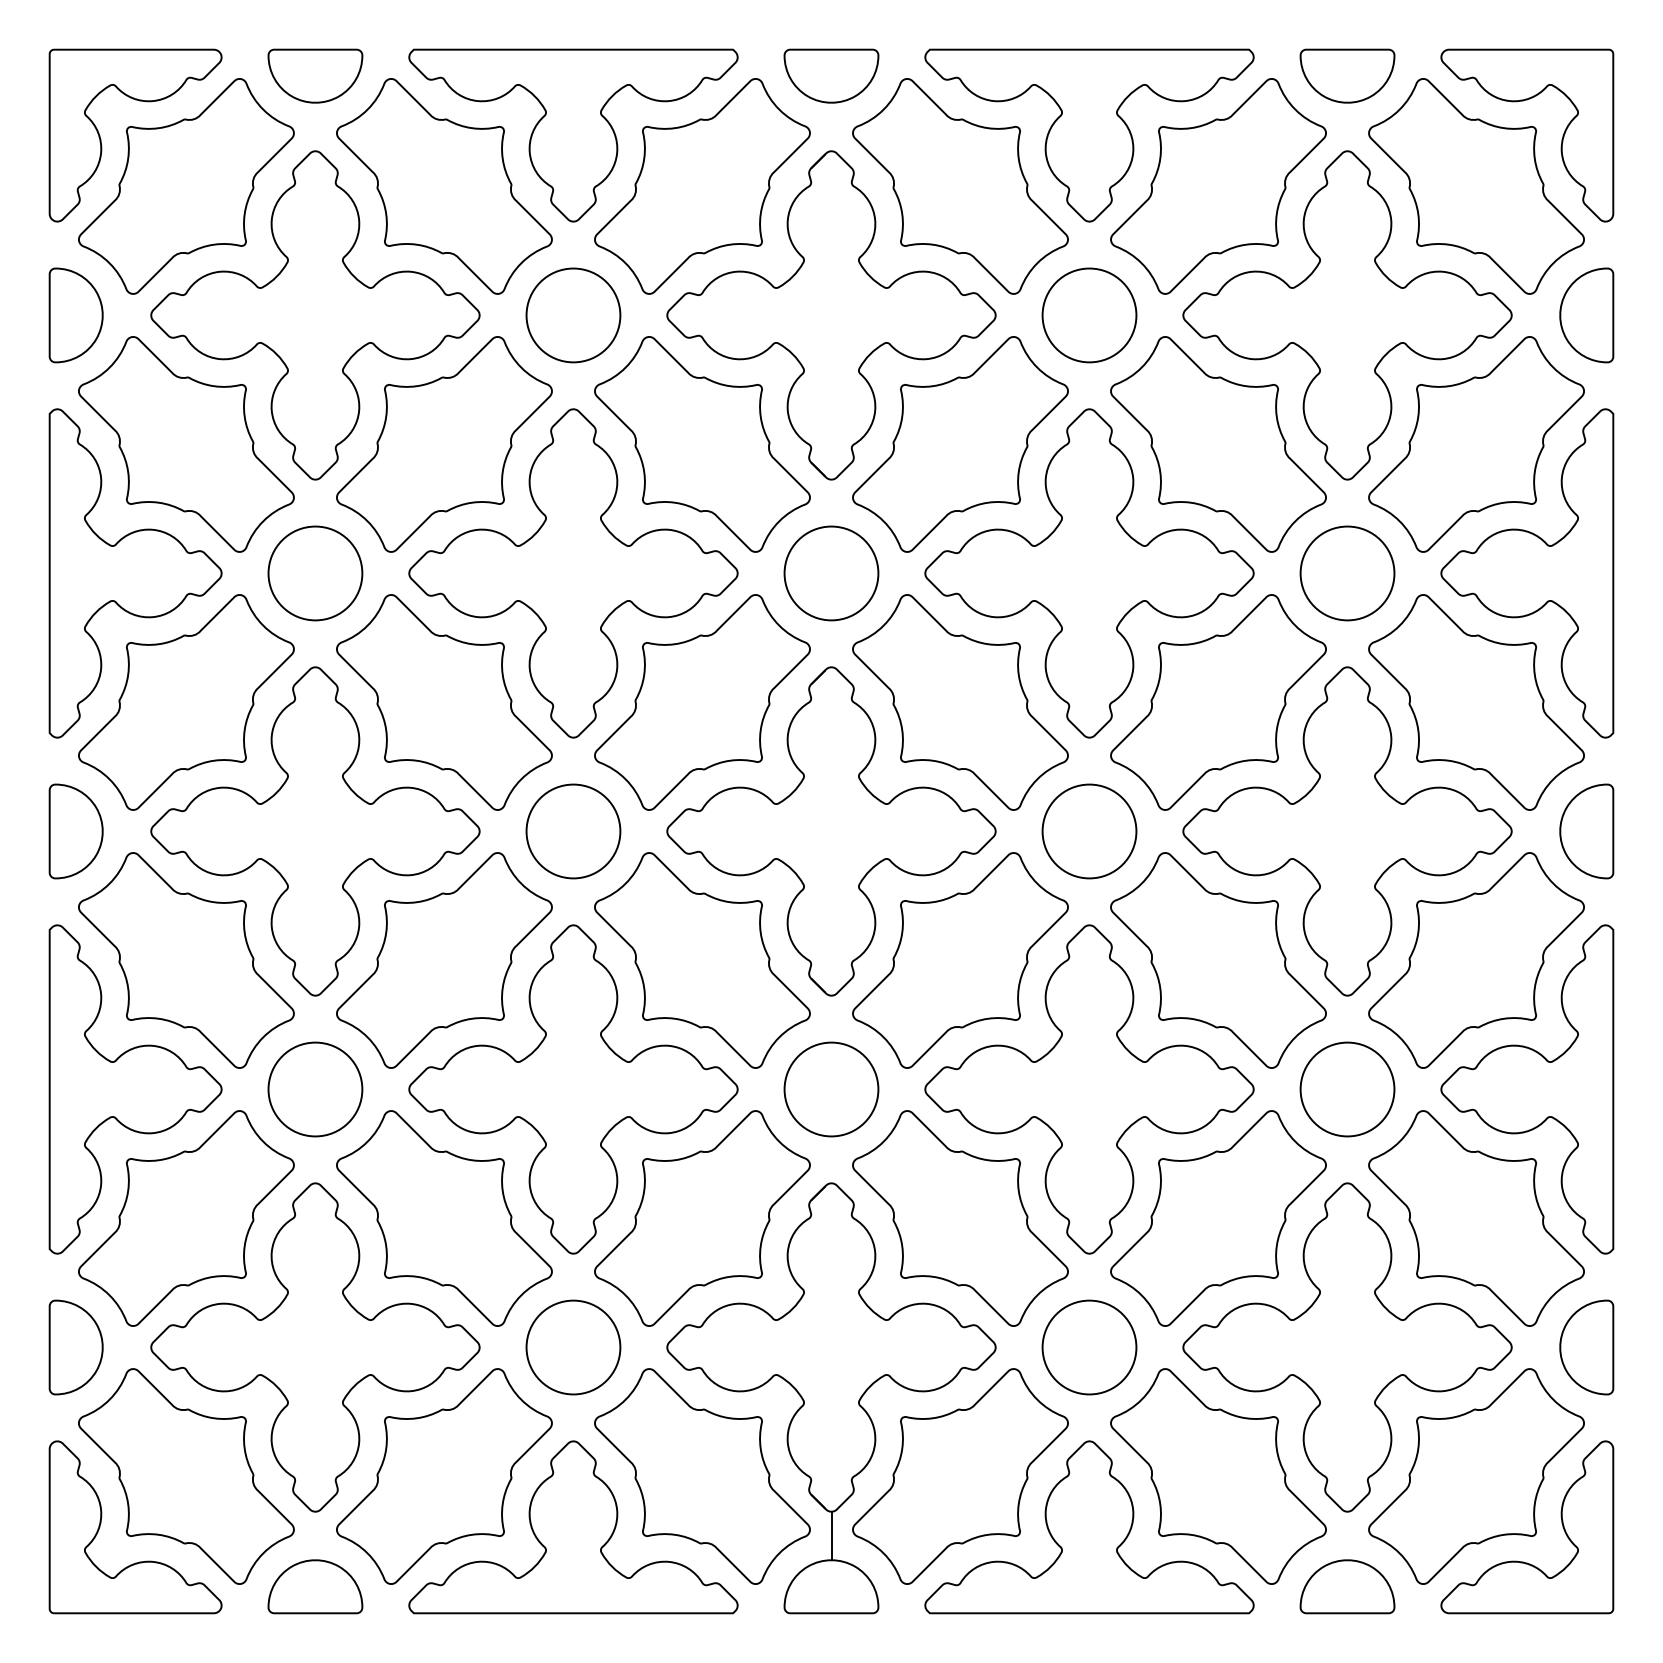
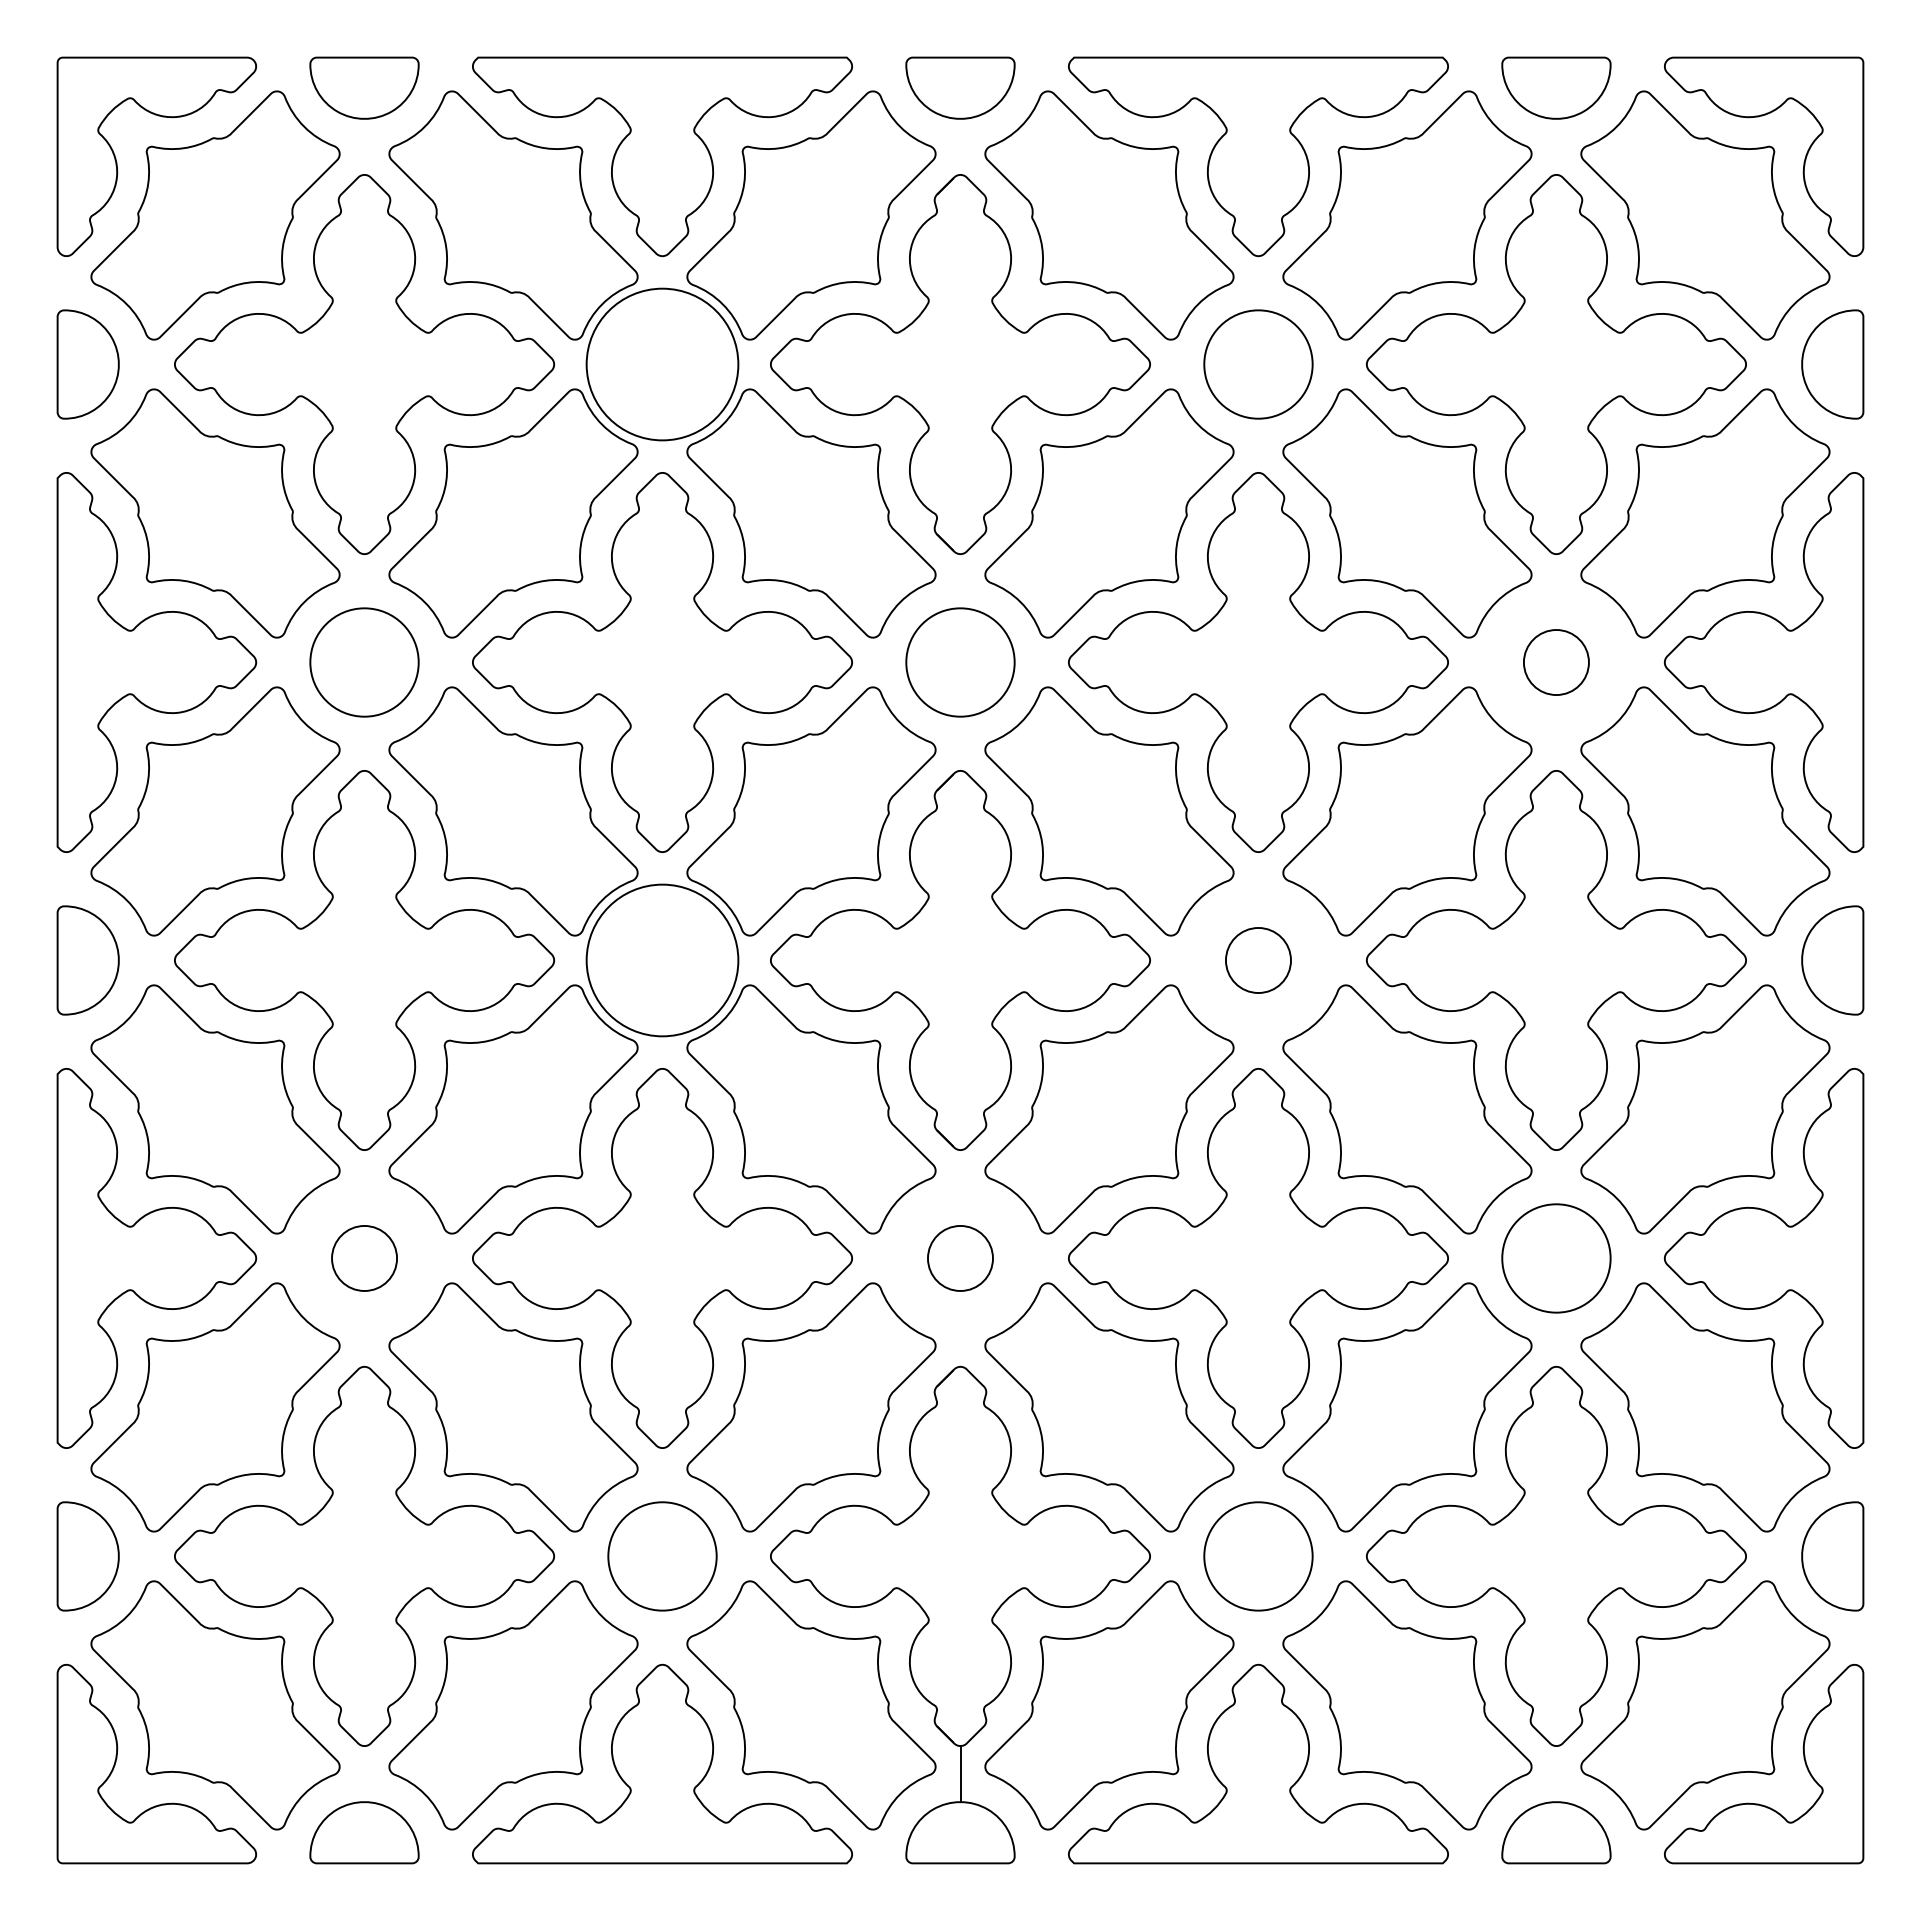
circle: (573, 315) -> (662, 364), size x1.4
circle: (1347, 573) -> (1556, 662), size x0.6
circle: (573, 831) -> (662, 960), size x1.4
circle: (1089, 831) -> (1258, 960), size x0.6
circle: (315, 1089) -> (364, 1258), size x0.6
circle: (831, 1089) -> (960, 1258), size x0.6

